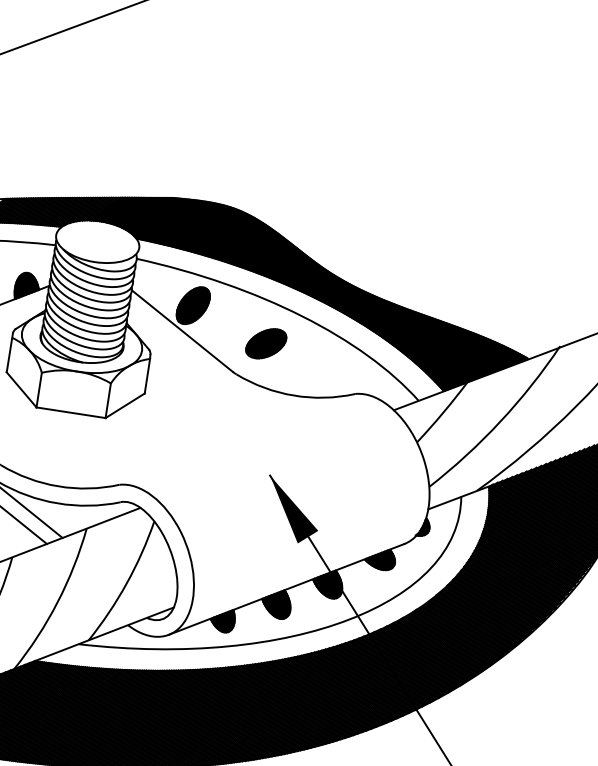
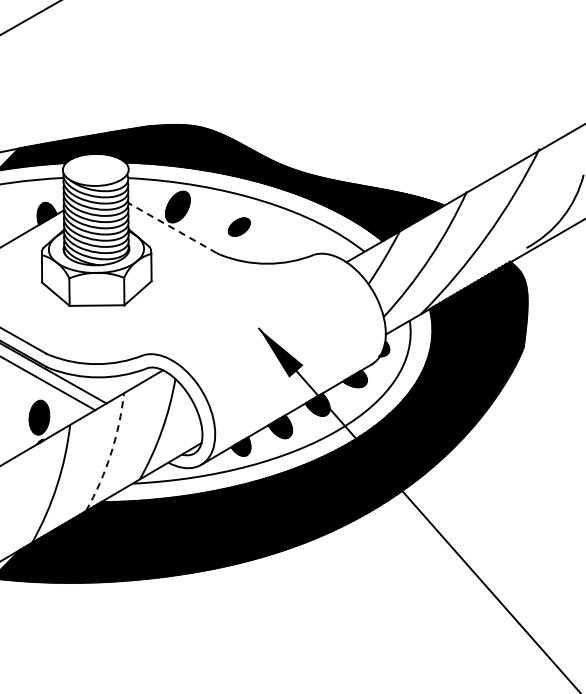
line: (182, 331) -> (172, 228), solid -> dashed
part: (266, 342) -> (239, 226), size x0.7
arc: (56, 602) -> (110, 454), solid -> dashed

